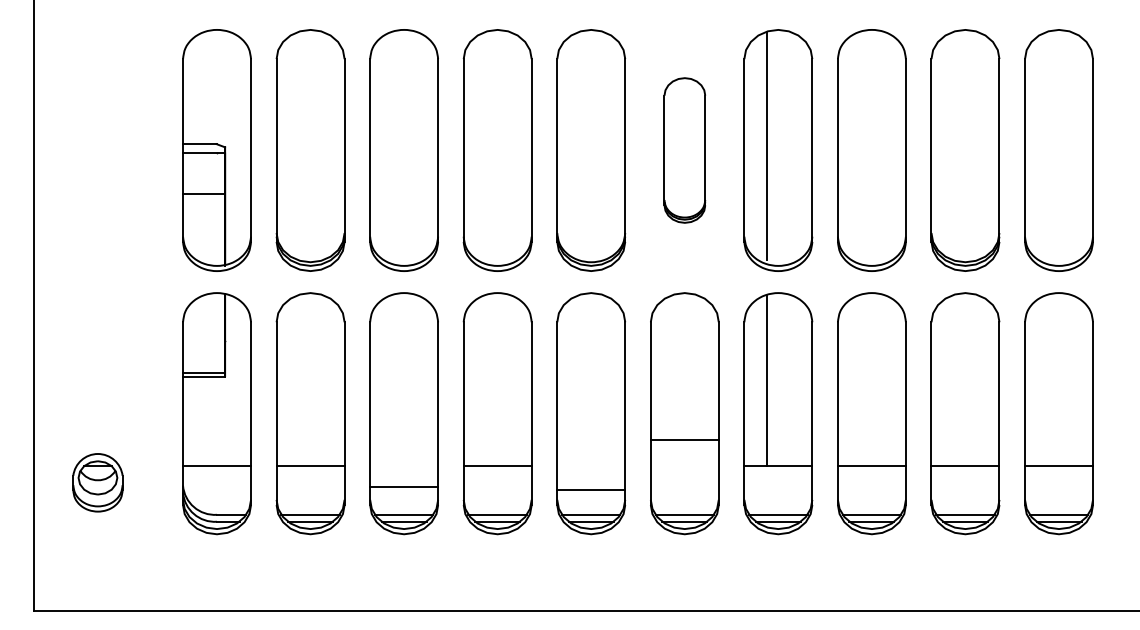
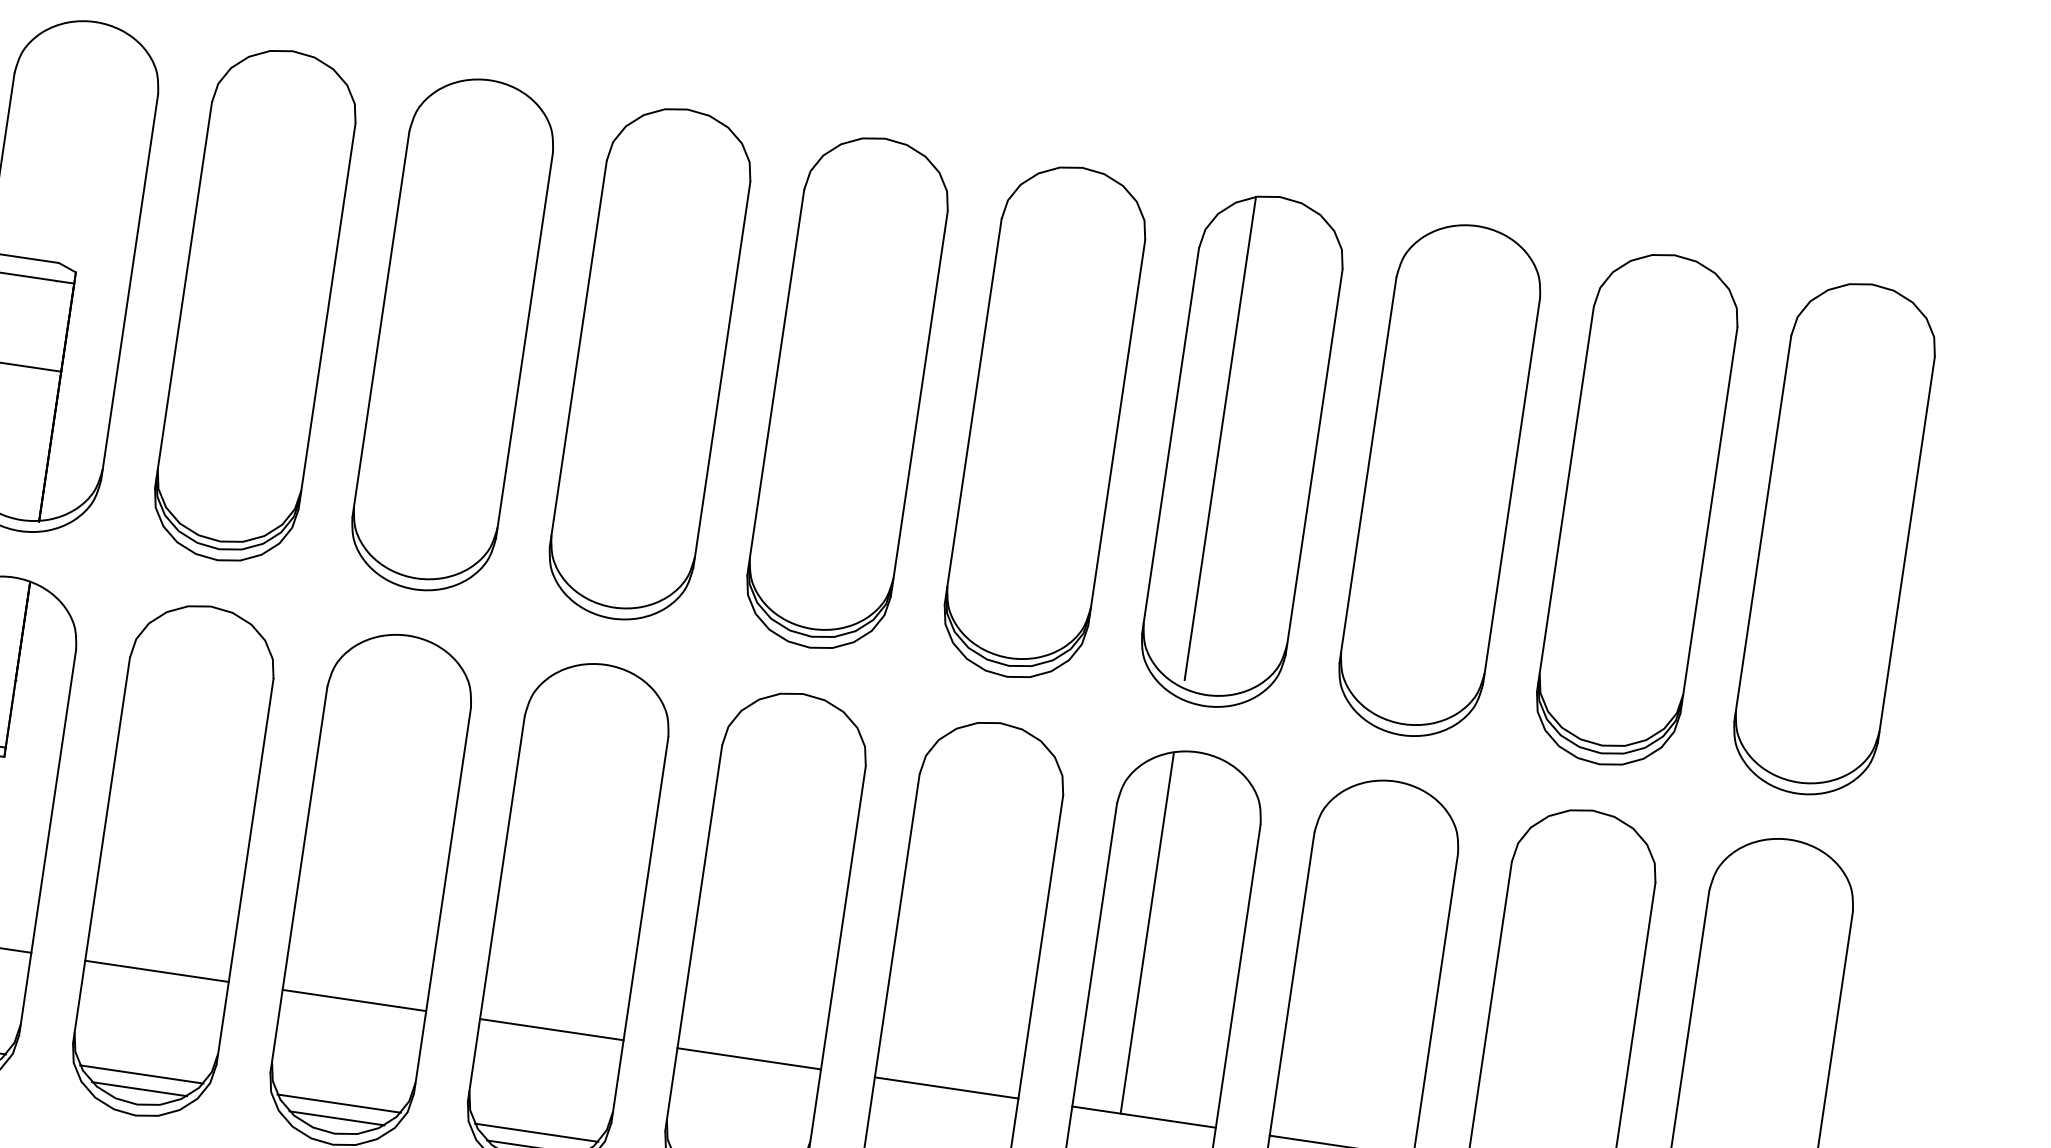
part: (684, 150) -> (1044, 422), size x1.67
line: (684, 439) -> (946, 1086), moved
line: (404, 486) -> (355, 999), moved
line: (591, 489) -> (749, 1057), moved

